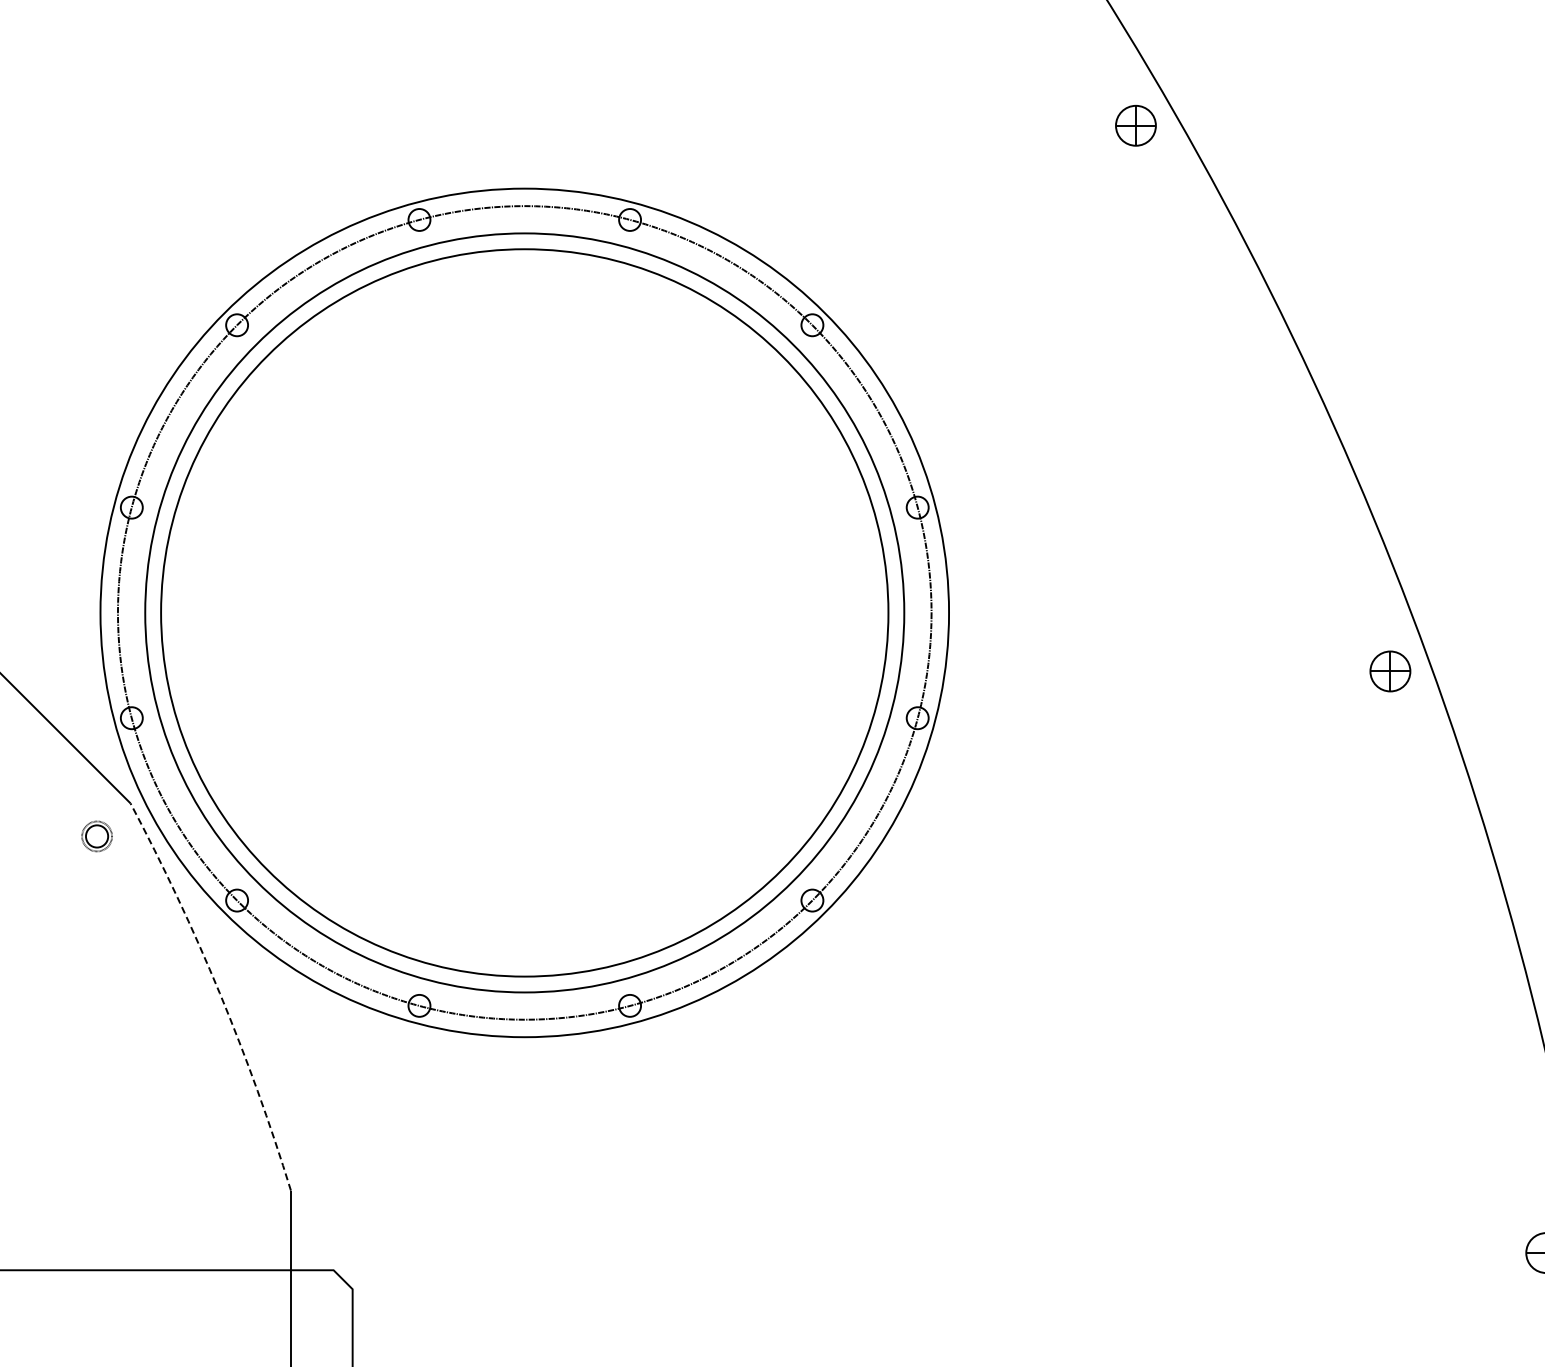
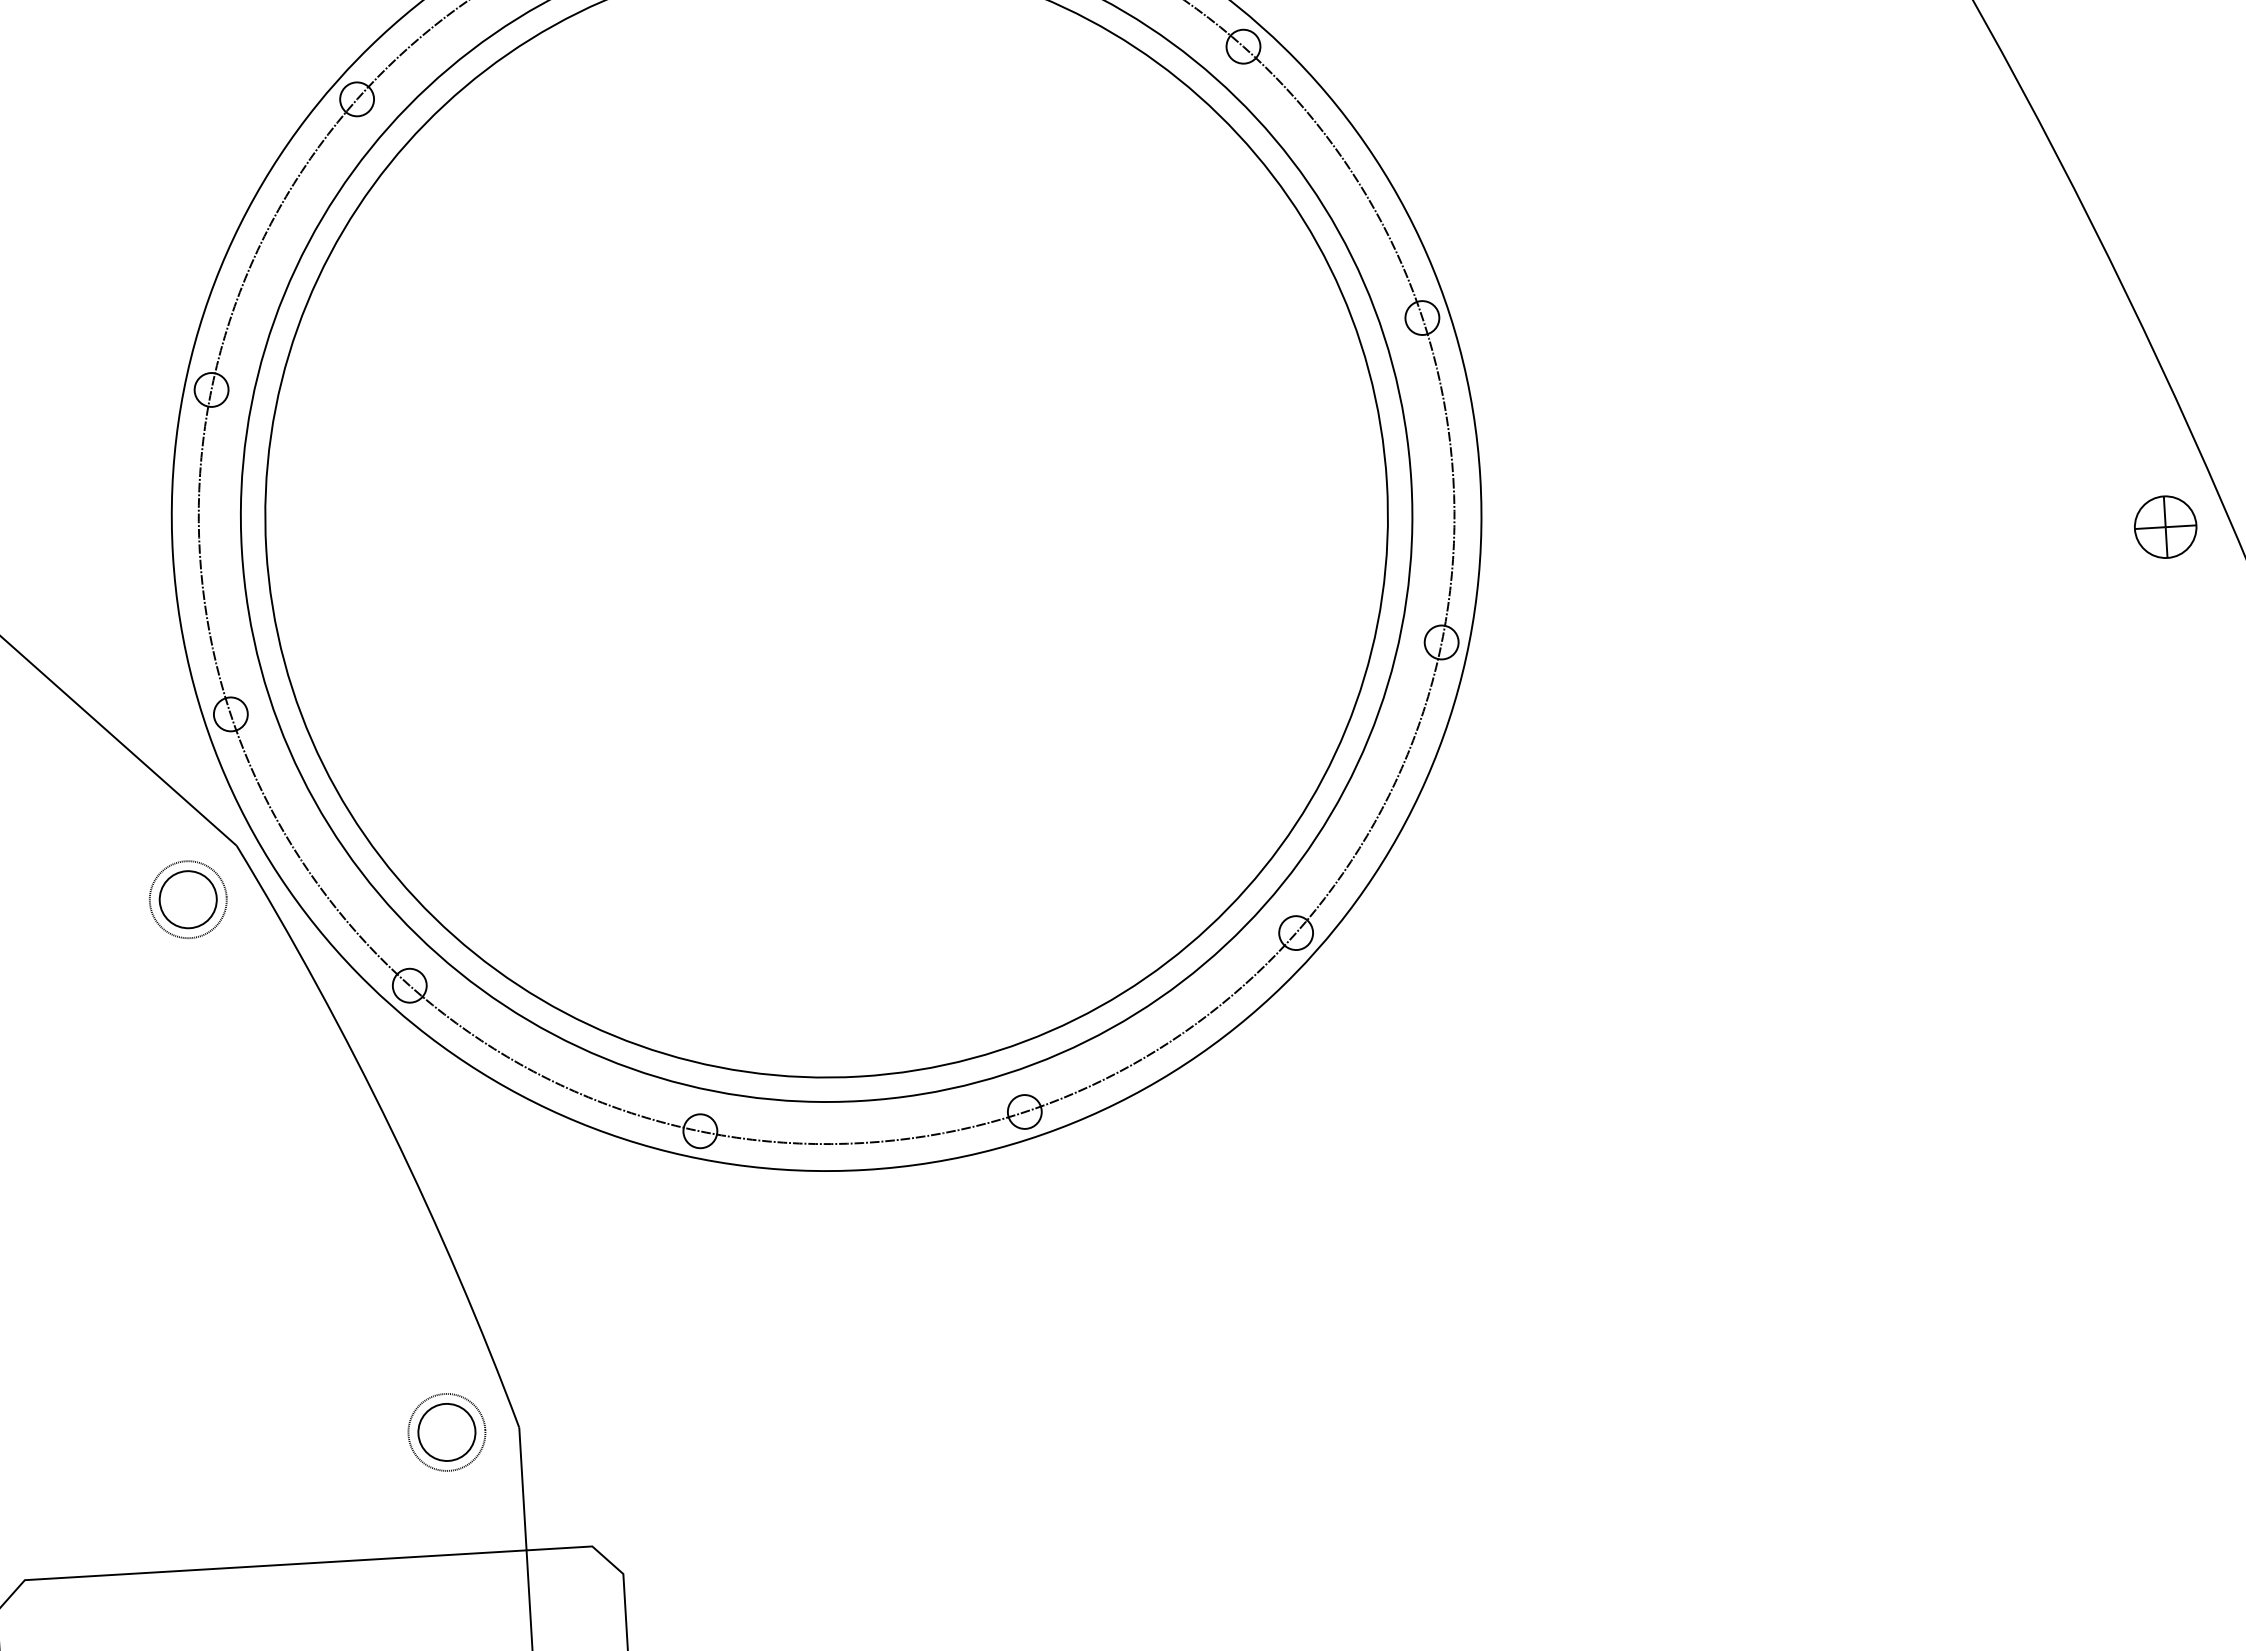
part: (96, 836) -> (187, 899), size x1.67
arc: (219, 993) -> (391, 1130), dashed -> solid
part: (243, 1190) -> (446, 1431), added

